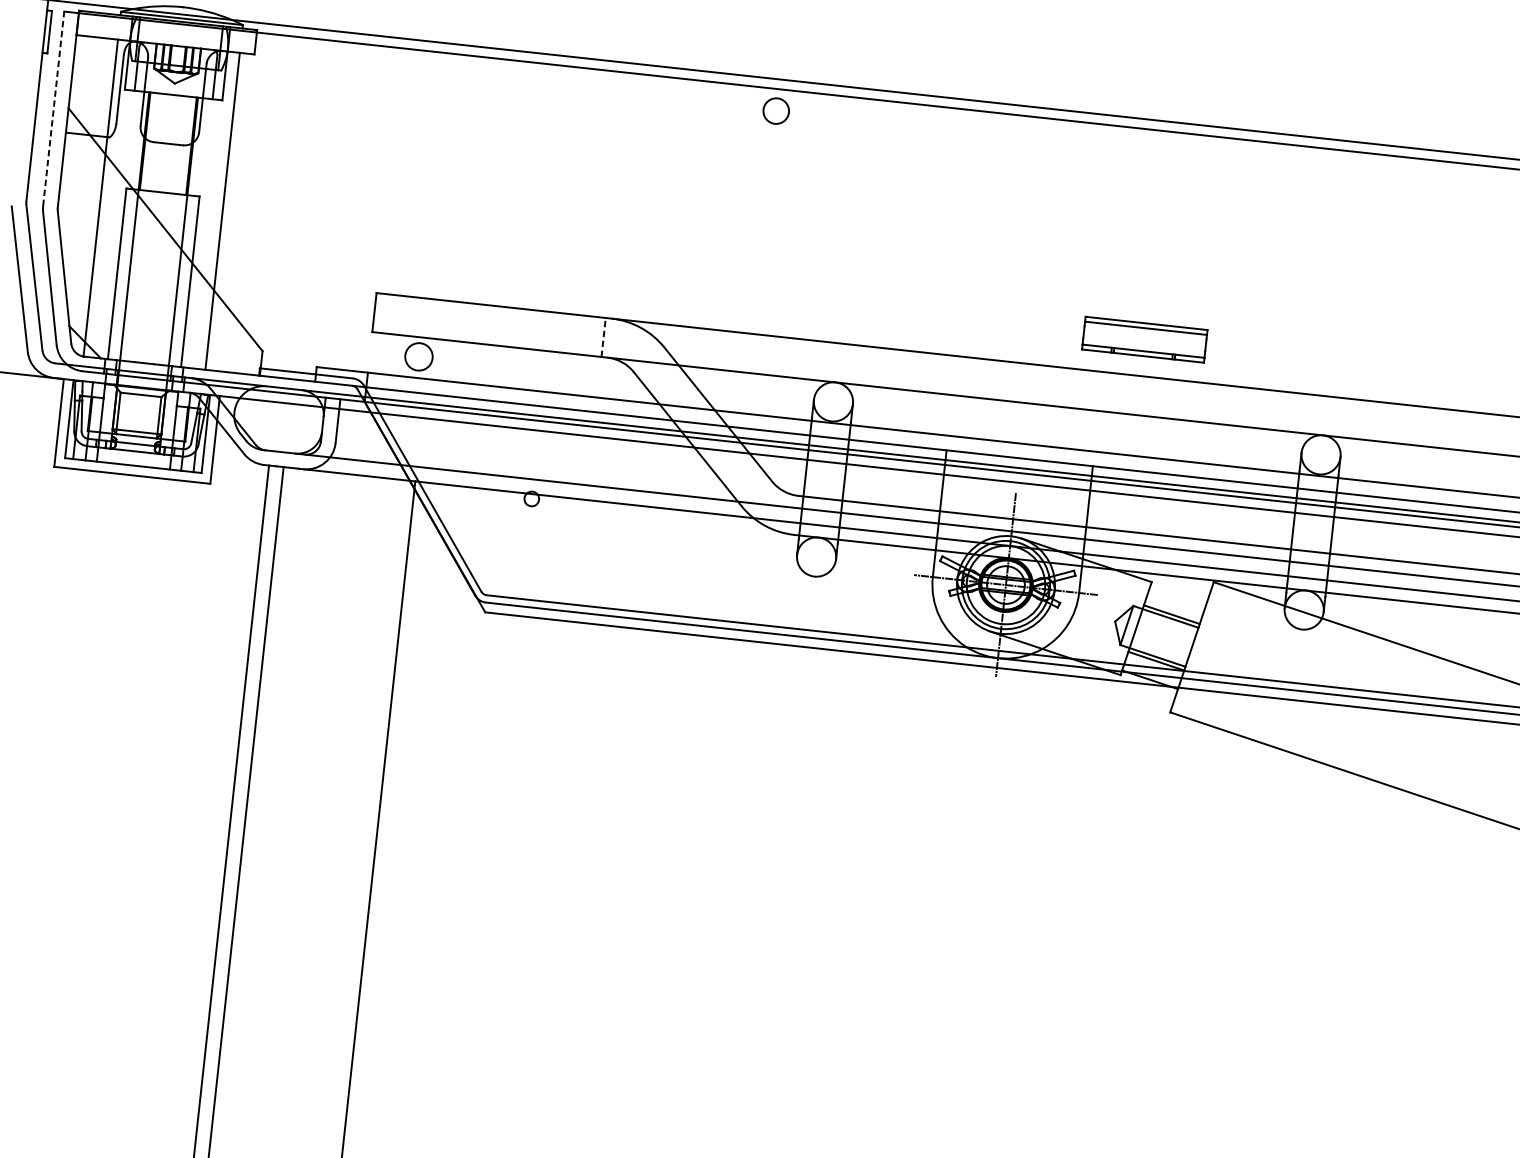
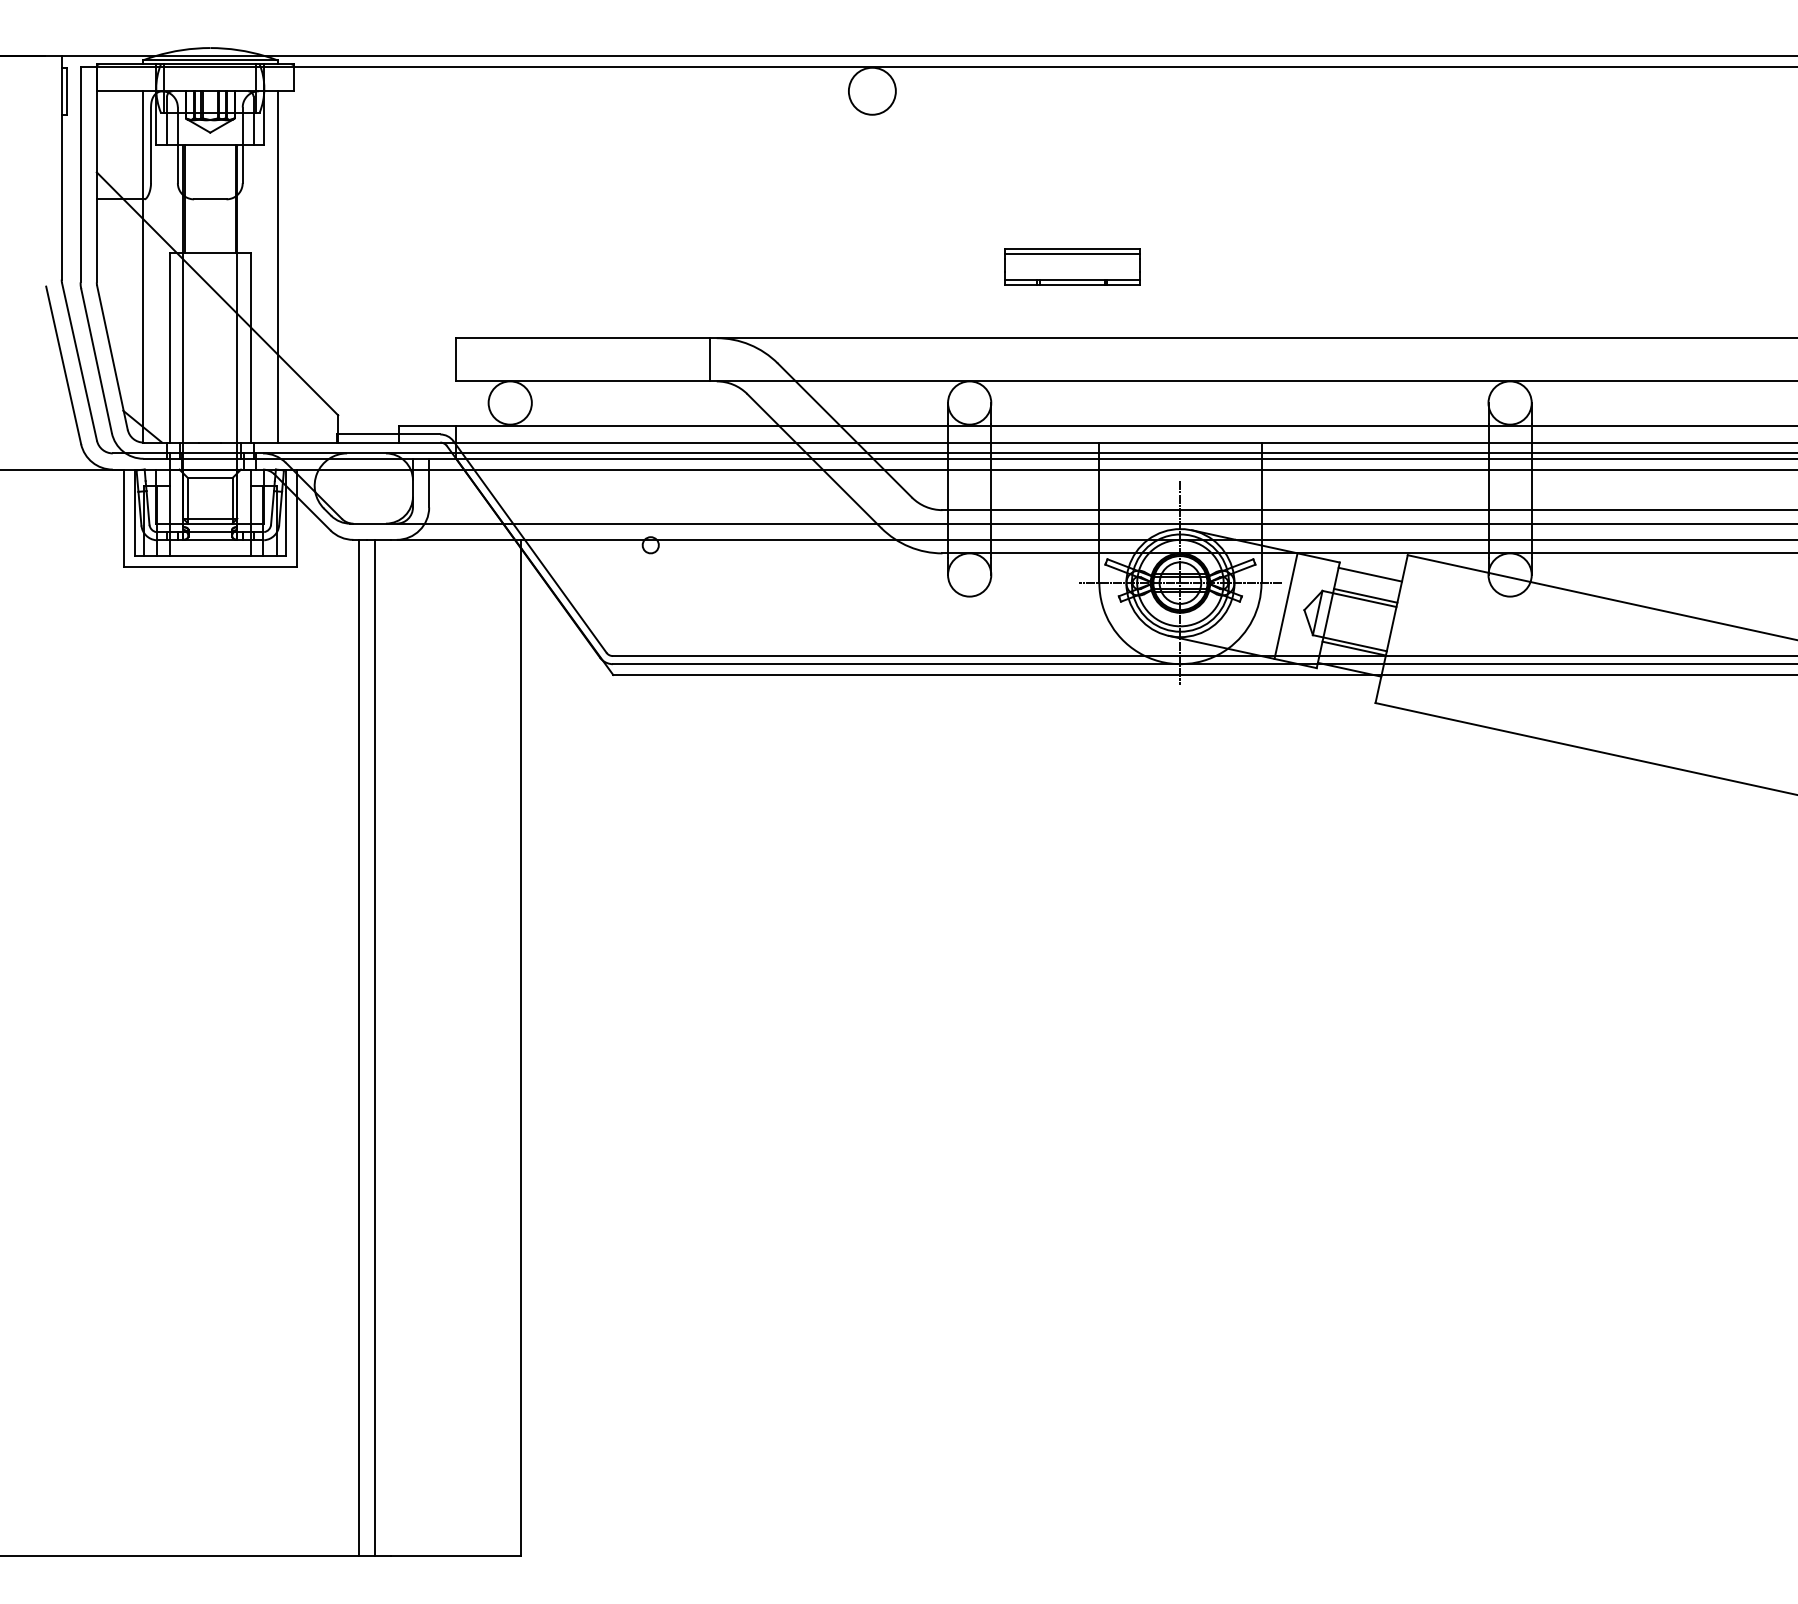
line: (53, 108) -> (80, 174), dashed -> solid
circle: (775, 110) -> (871, 90), size x1.67
line: (603, 337) -> (710, 359), dashed -> solid
part: (1144, 339) -> (1072, 266), moved
circle: (418, 356) -> (509, 402), size x1.43
line: (1178, 595) -> (1370, 574), added
line: (1098, 615) -> (1285, 605), added

